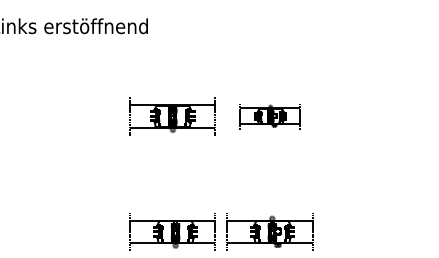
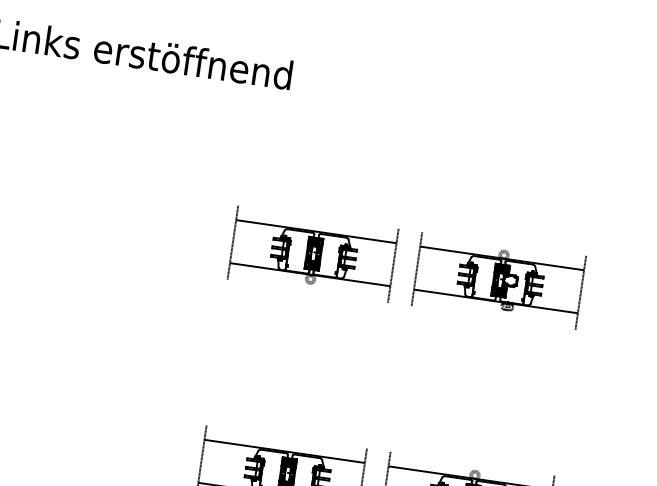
part: (269, 116) -> (497, 280), size x1.43

